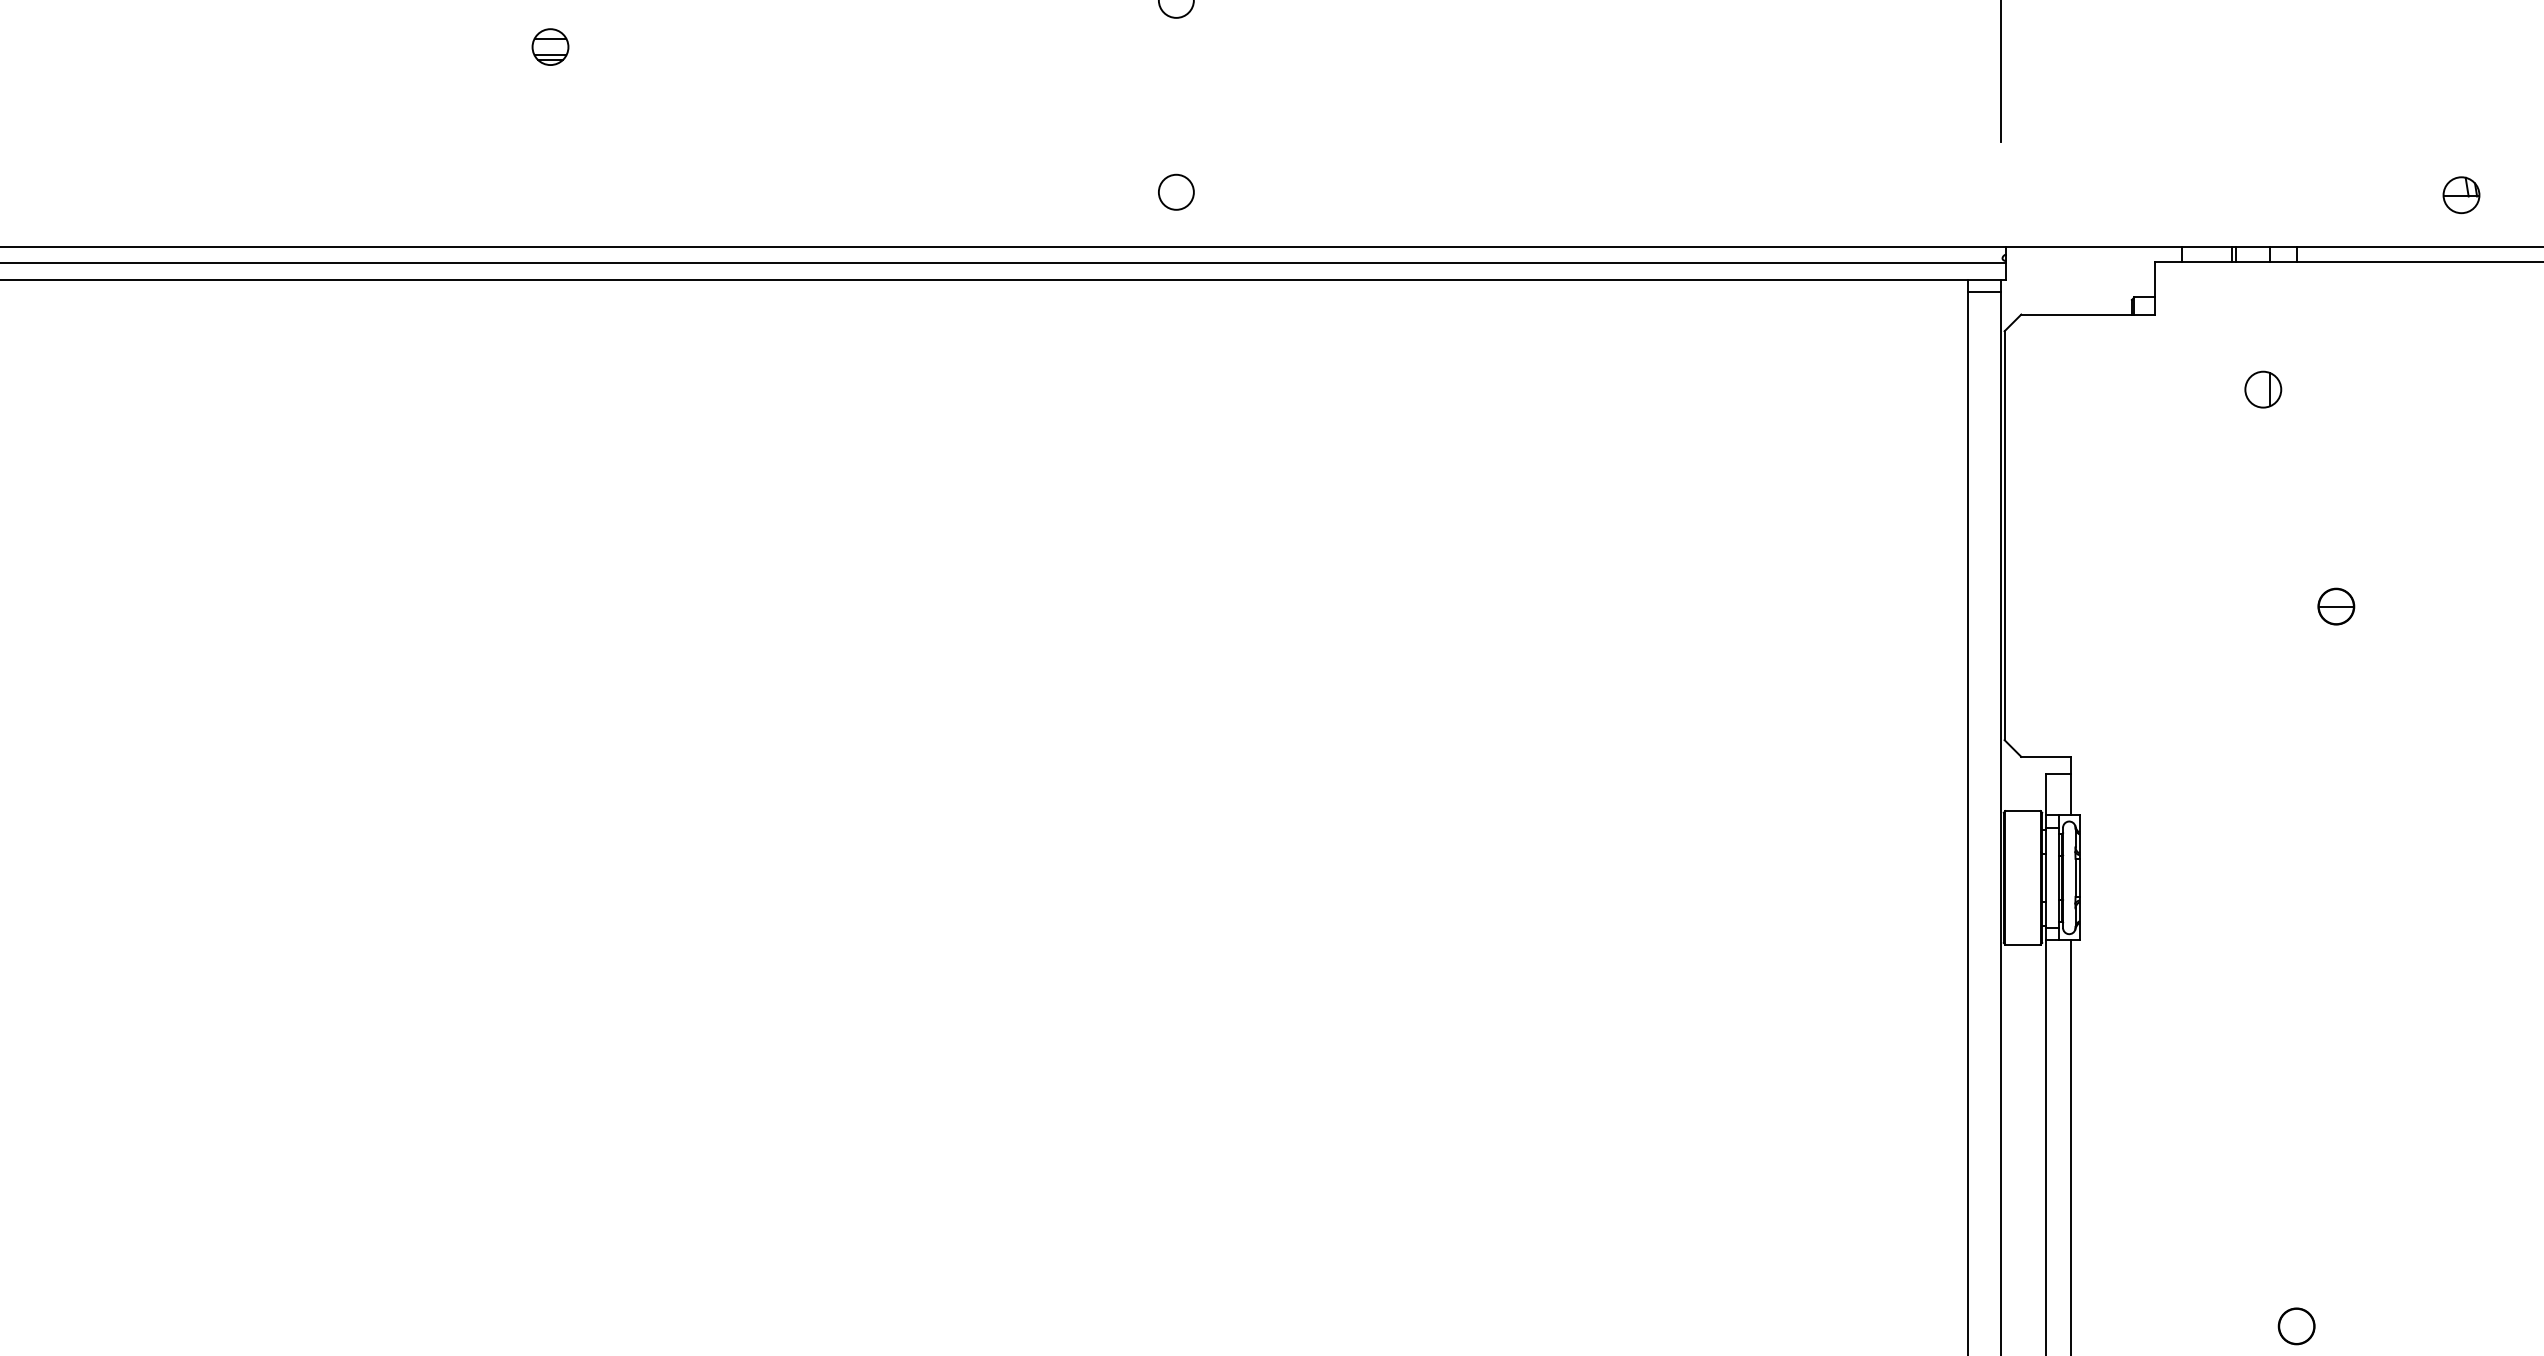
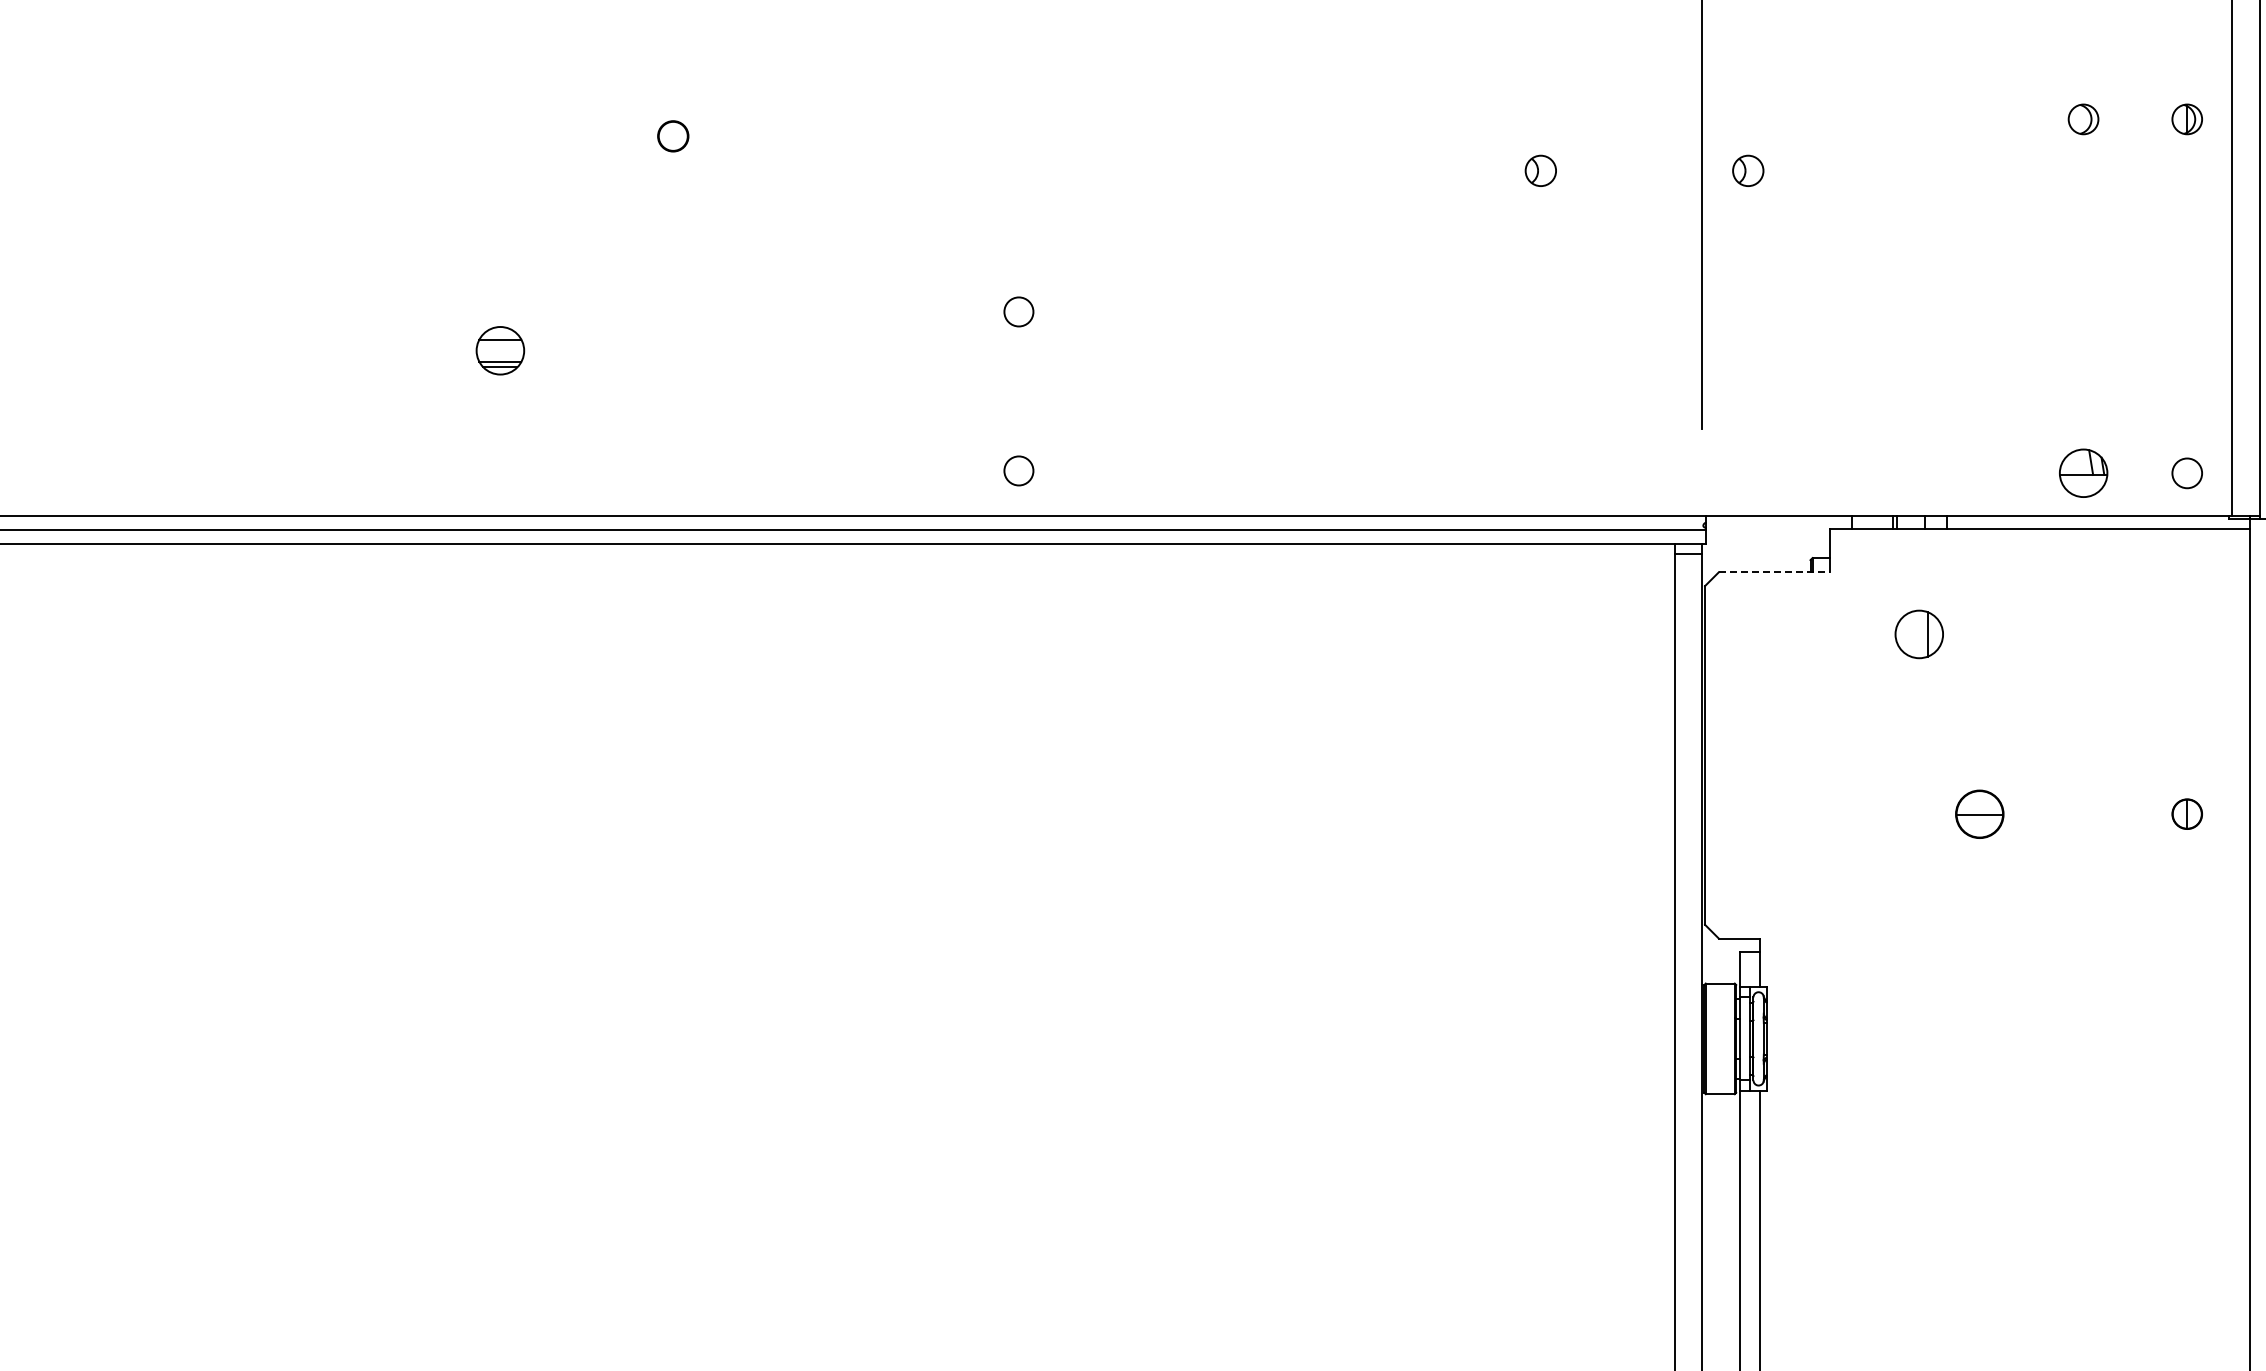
part: (550, 46) -> (500, 350), size x1.6
part: (2461, 195) -> (2083, 473), size x1.6
line: (2088, 314) -> (1774, 572), solid -> dashed
part: (2263, 389) -> (1919, 634), size x1.6
part: (2335, 605) -> (1979, 813), size x1.6

